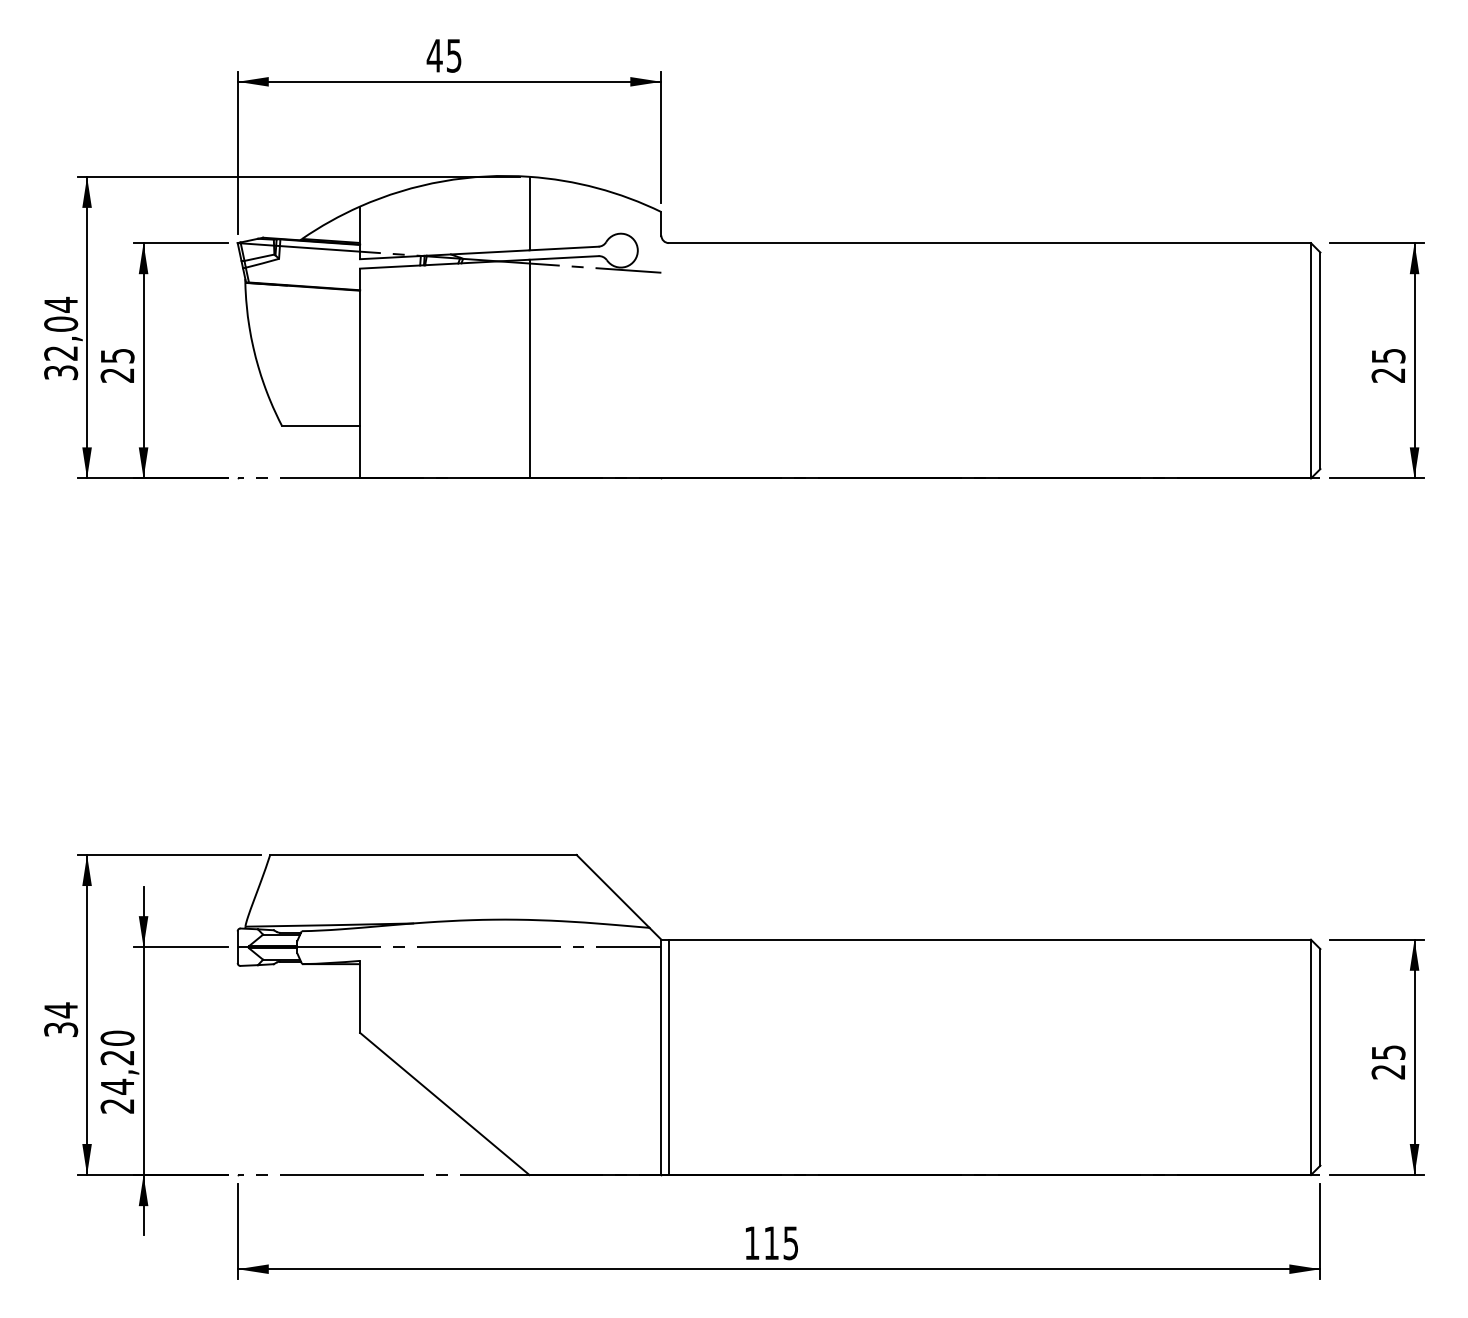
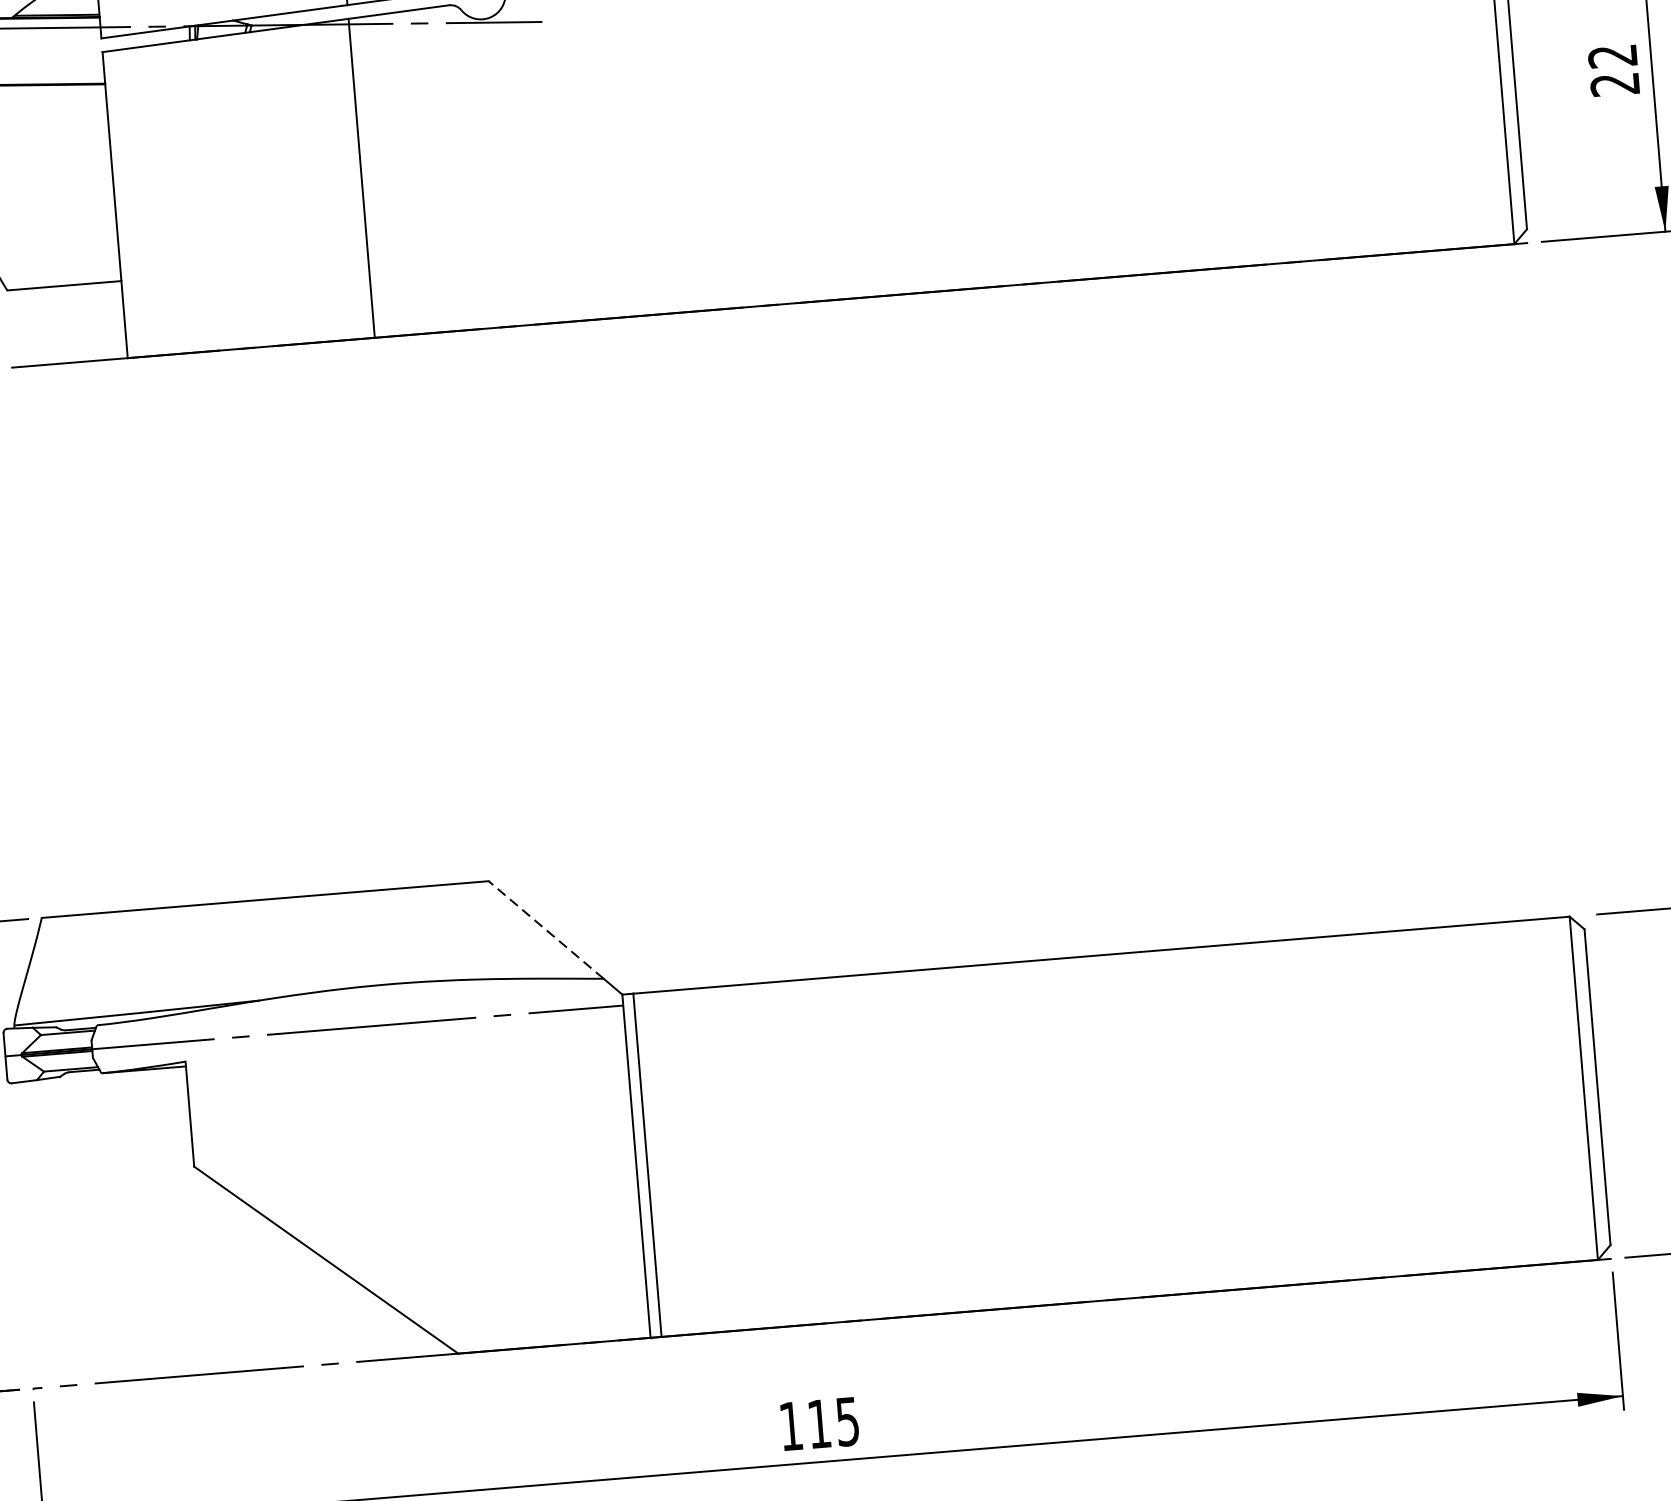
text: (1388, 356) -> (1612, 56), 25 -> 22
line: (613, 891) -> (546, 930), solid -> dashed

